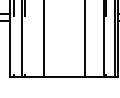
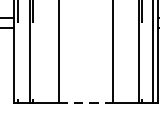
line: (64, 76) -> (86, 102), solid -> dashed

